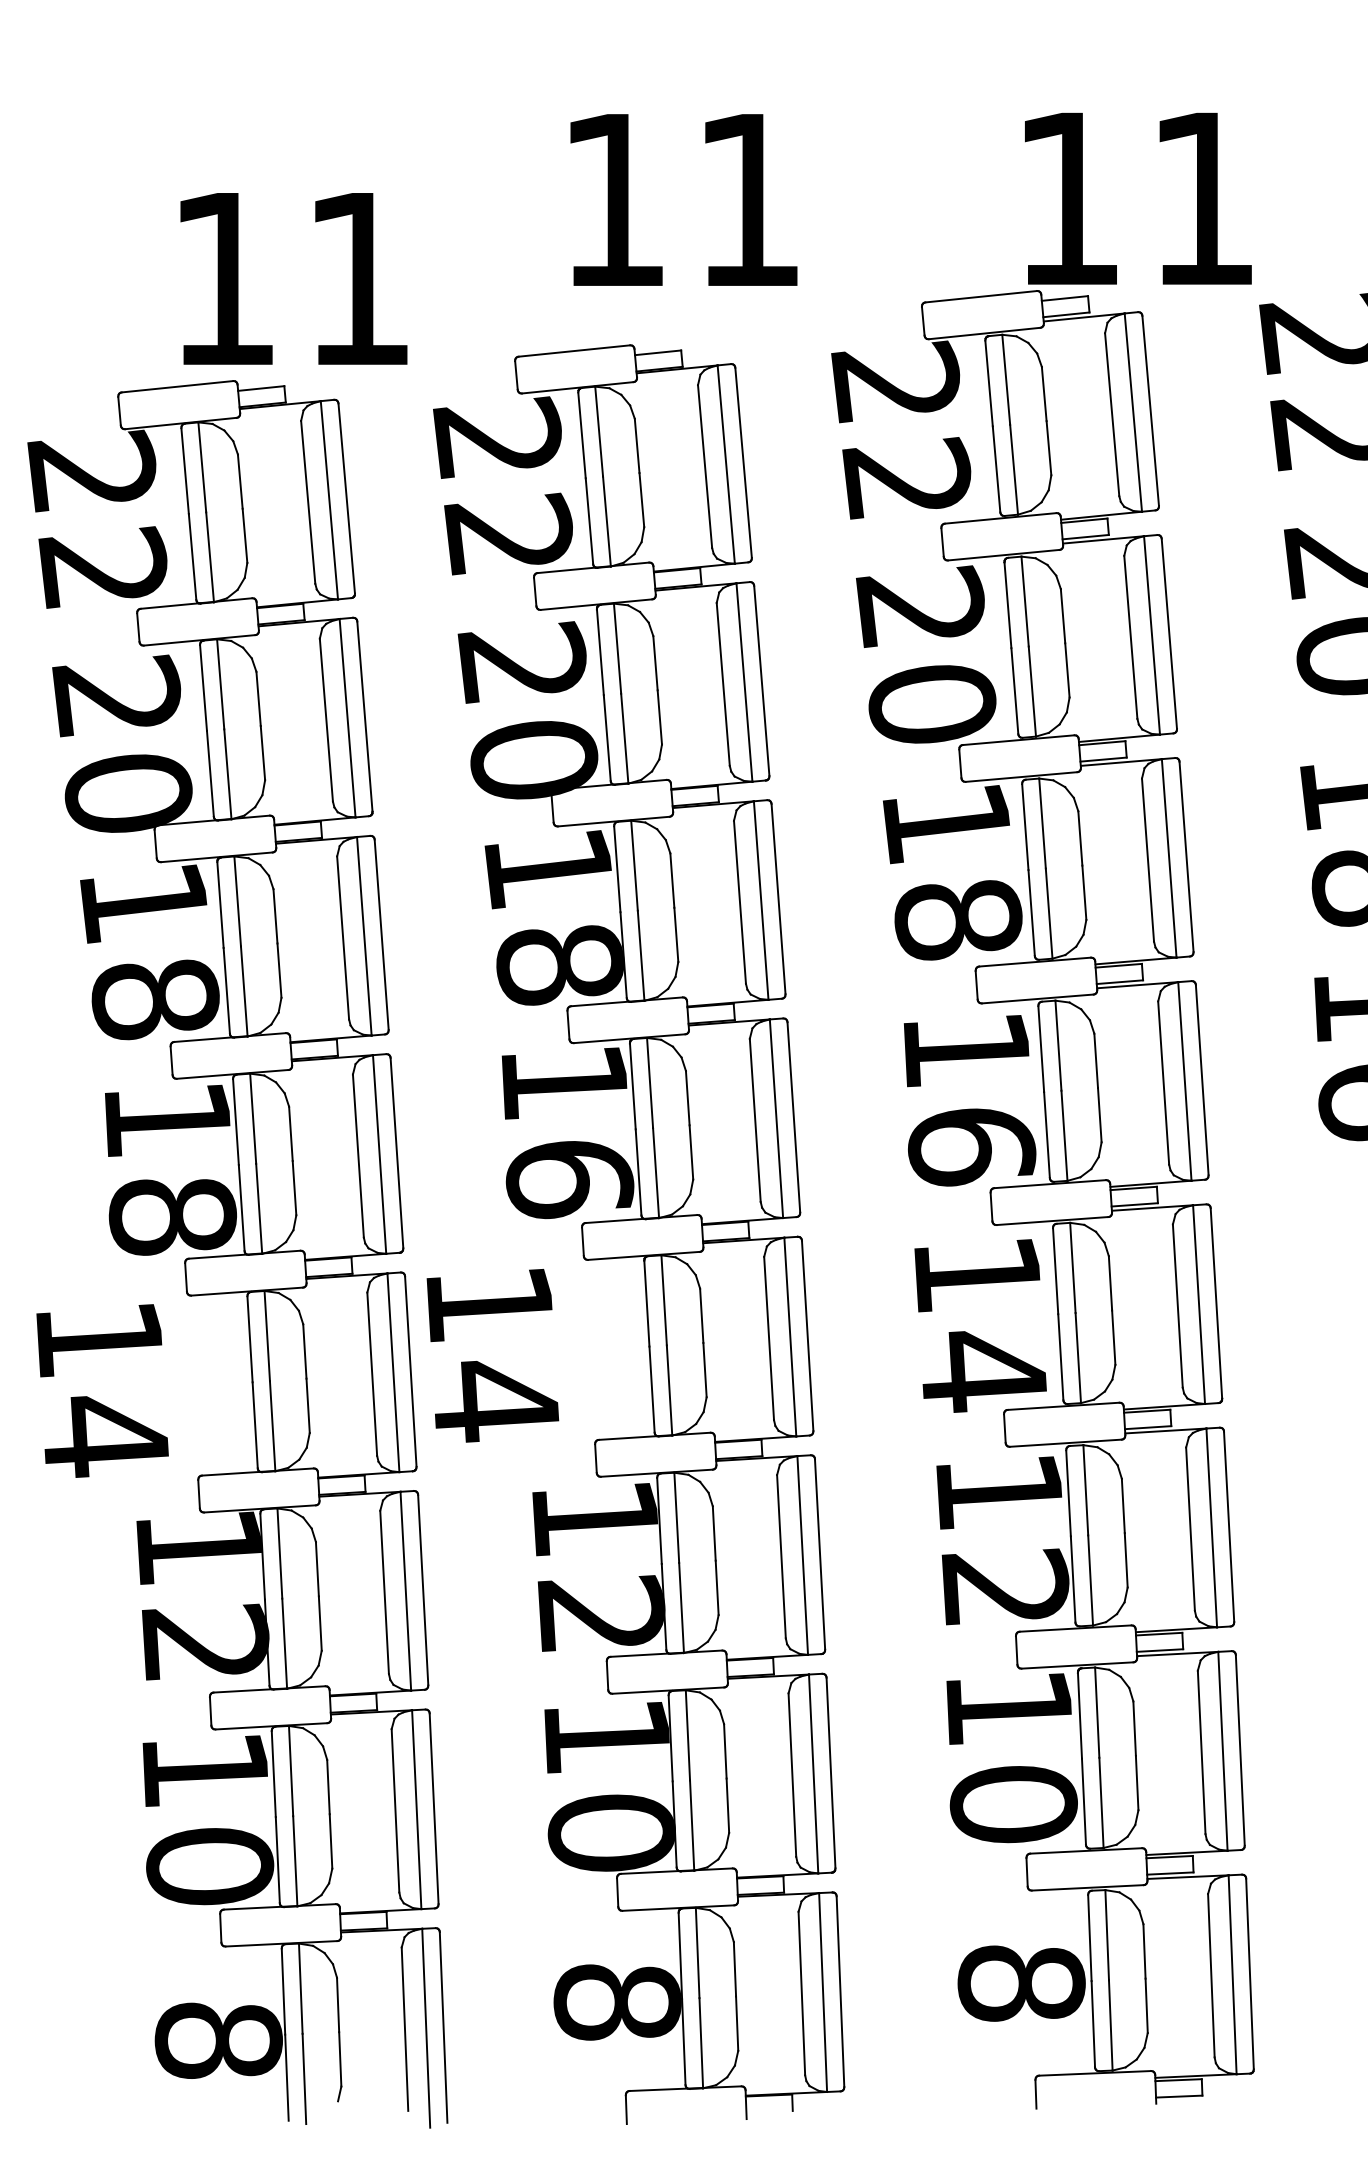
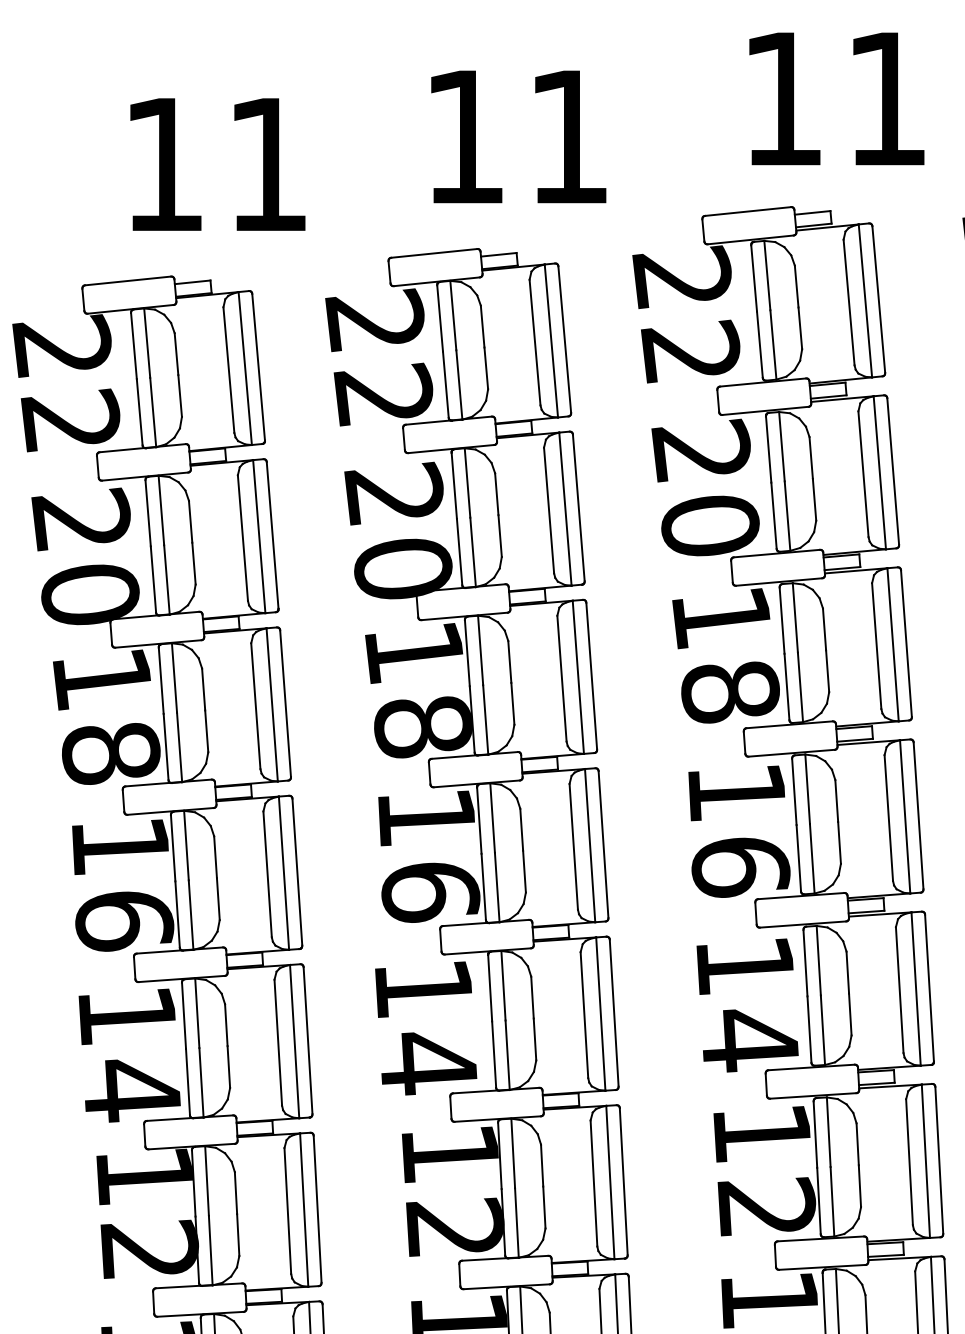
text: (1138, 198) -> (836, 98), moved
text: (293, 278) -> (217, 164), moved
text: (172, 1217) -> (124, 921), 18 -> 16
text: (492, 1355) -> (425, 1028), moved
text: (102, 1390) -> (129, 1055), moved

